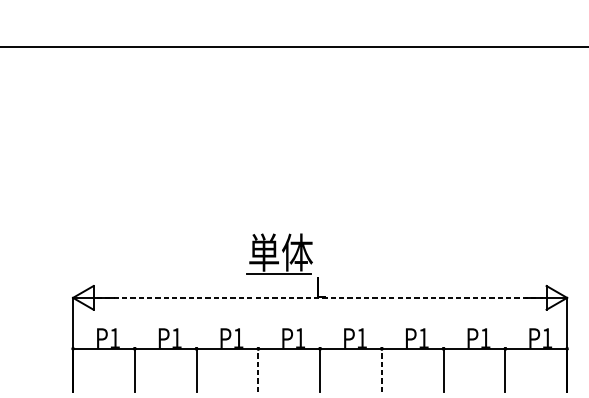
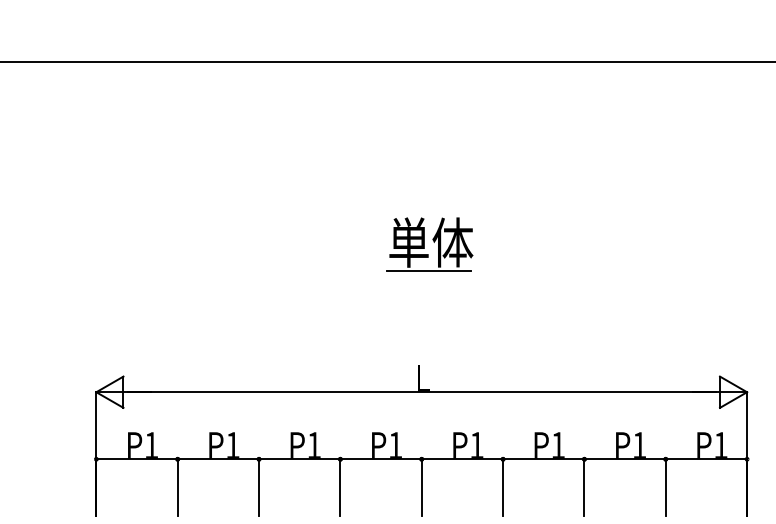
part: (279, 254) -> (429, 244), moved
line: (320, 298) -> (422, 392), dashed -> solid
line: (258, 370) -> (340, 487), dashed -> solid
line: (382, 370) -> (503, 487), dashed -> solid

